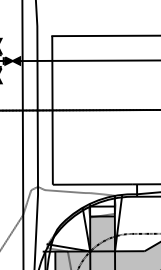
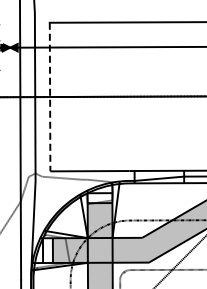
line: (52, 110) -> (50, 97), solid -> dashed

